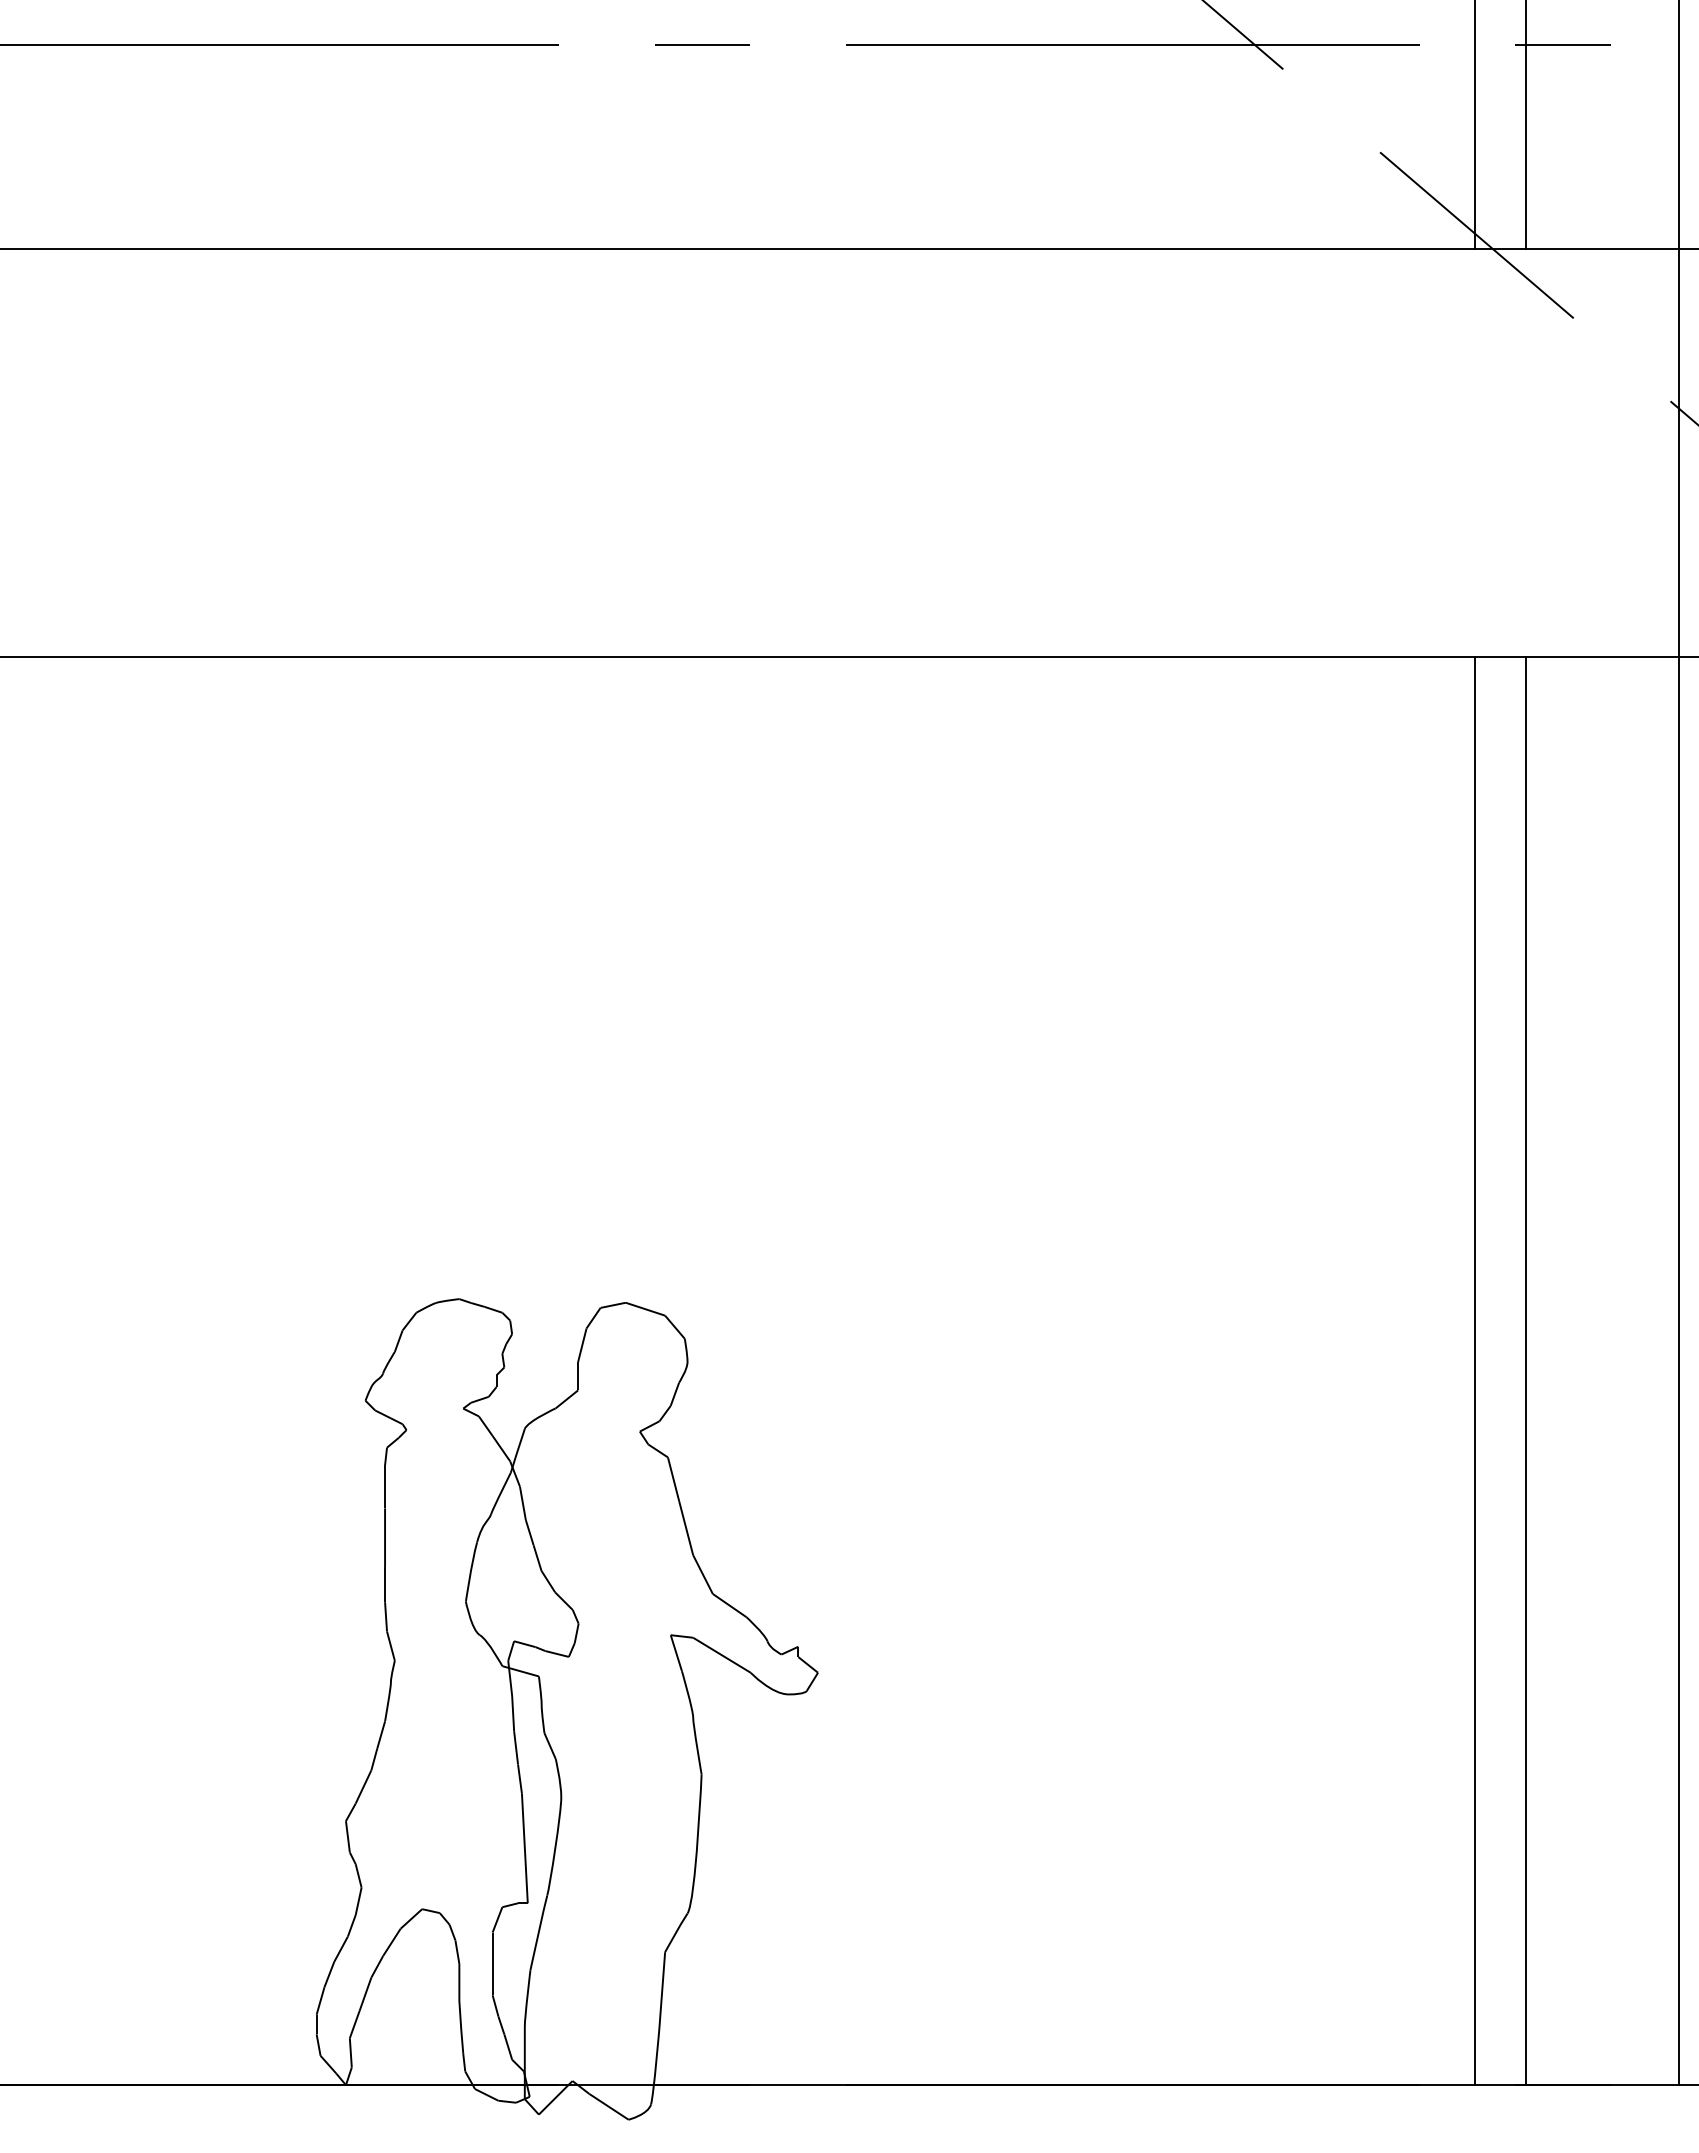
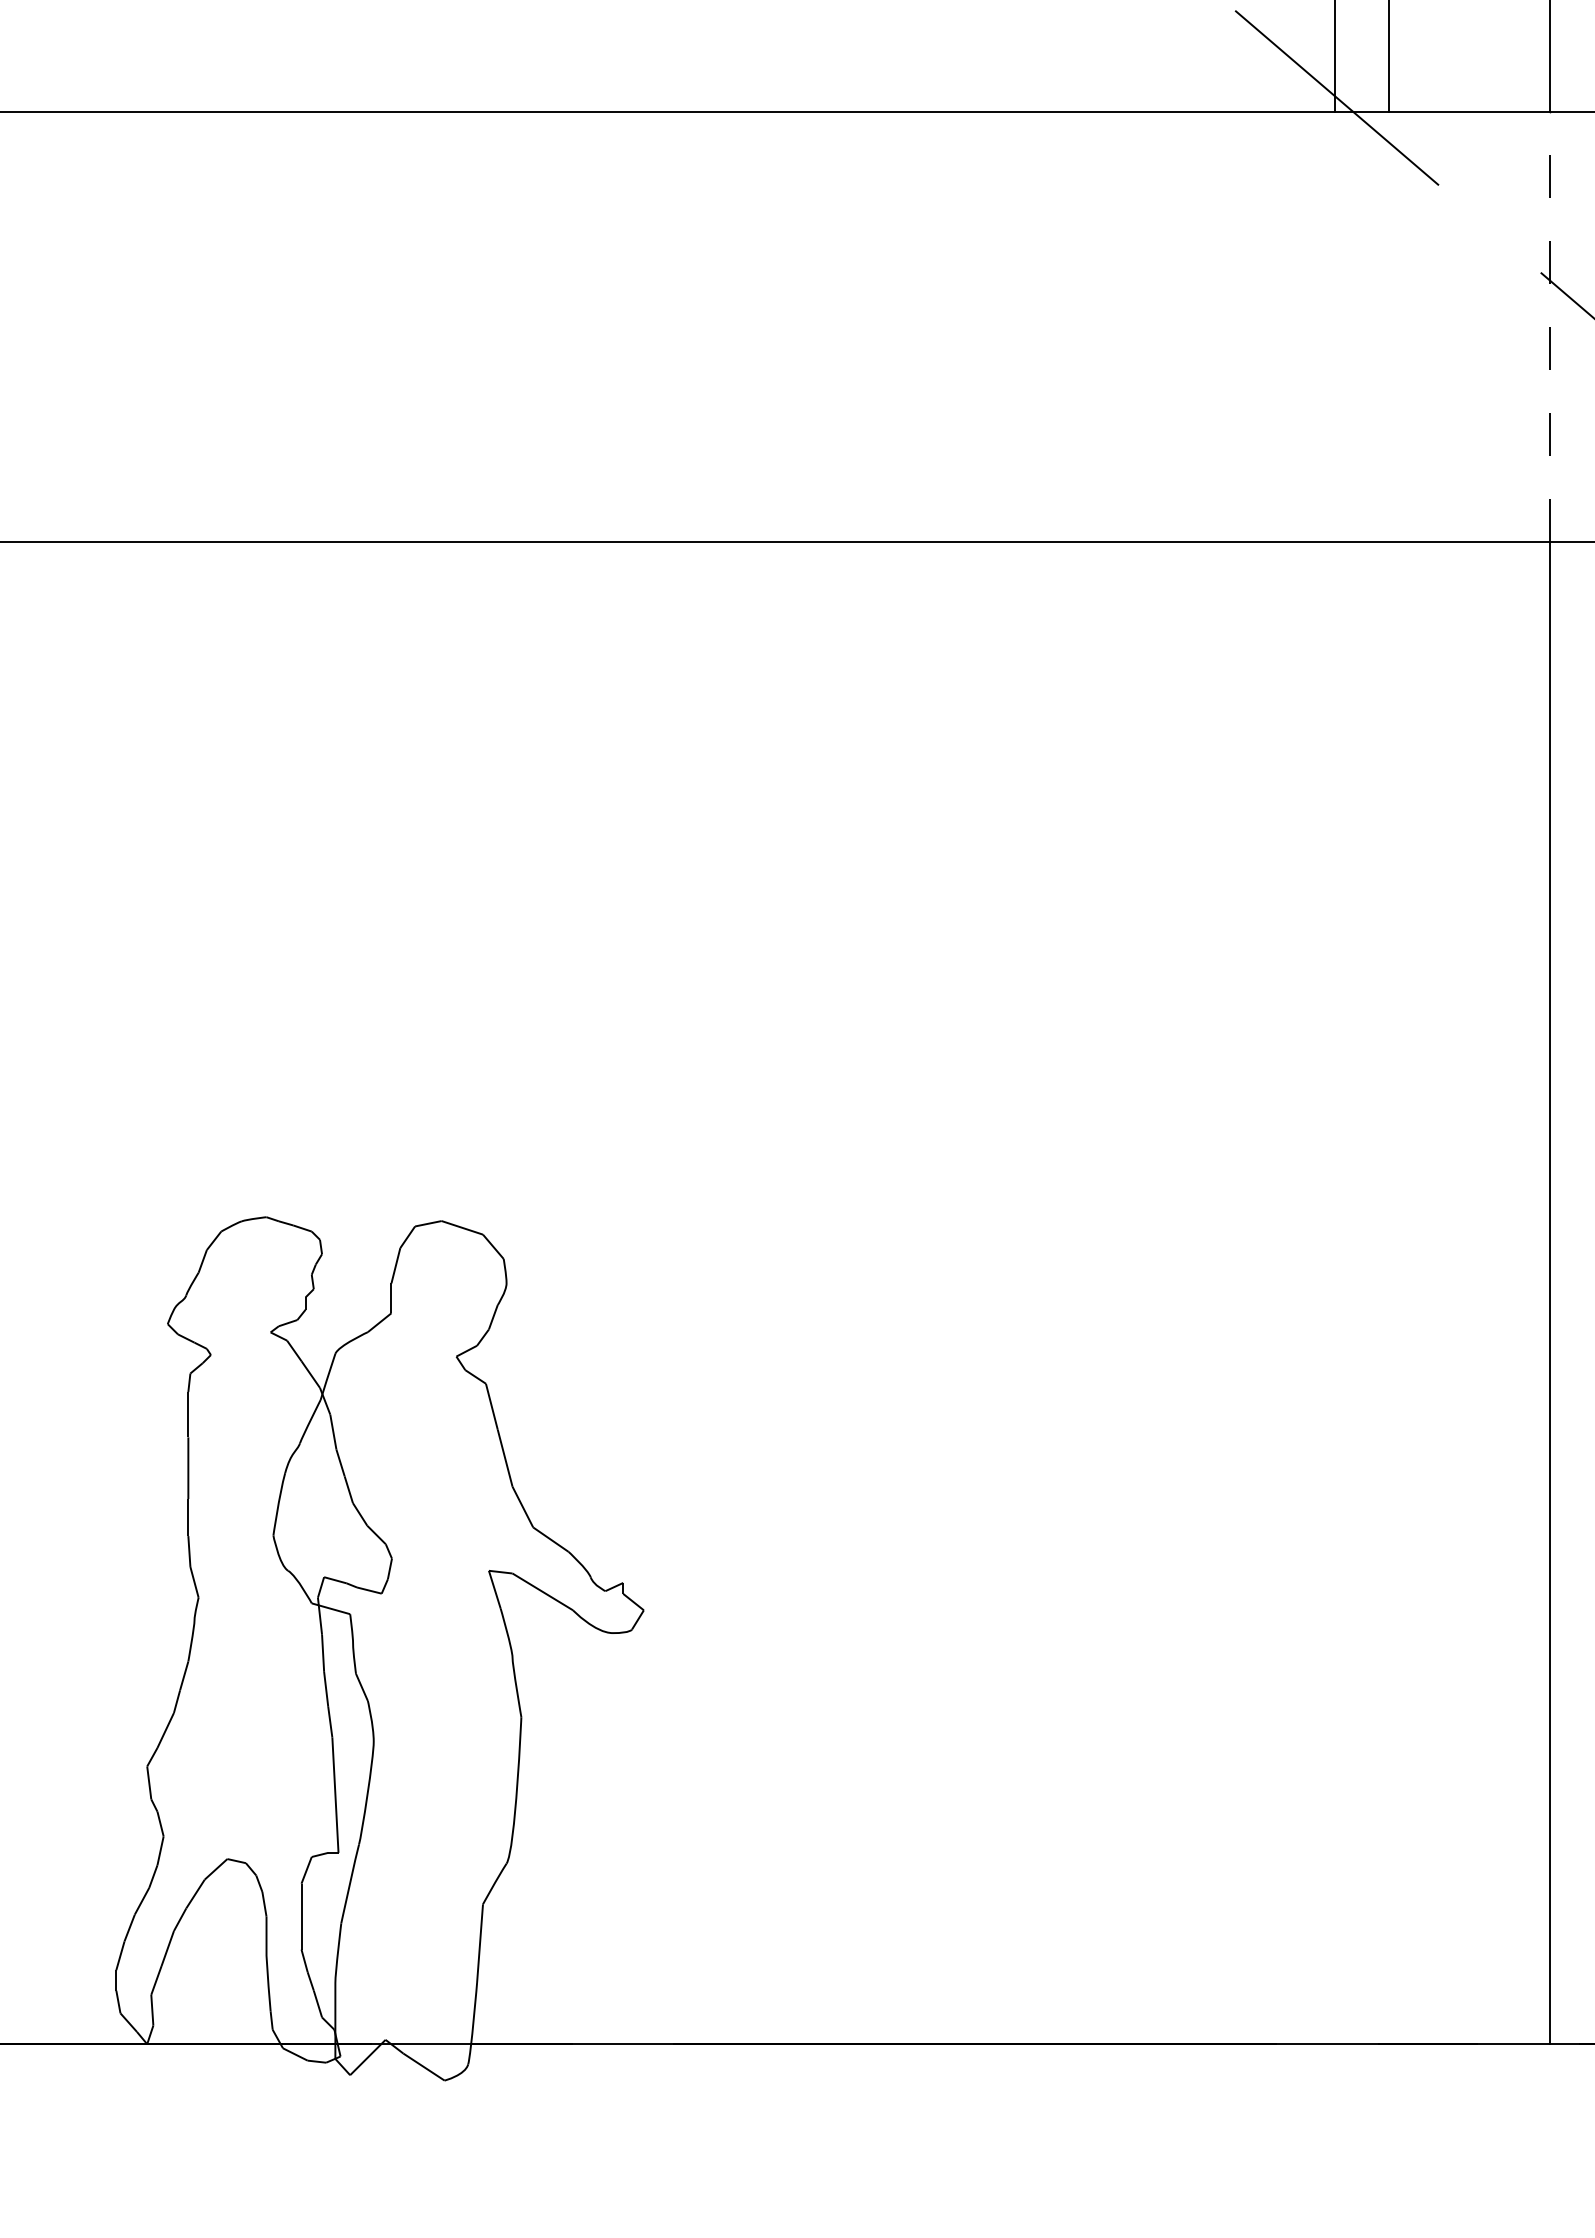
line: (1679, 452) -> (1550, 326), solid -> dashed
line: (1475, 1371) -> (1335, 1293), removed
line: (1526, 1371) -> (1389, 1293), removed

